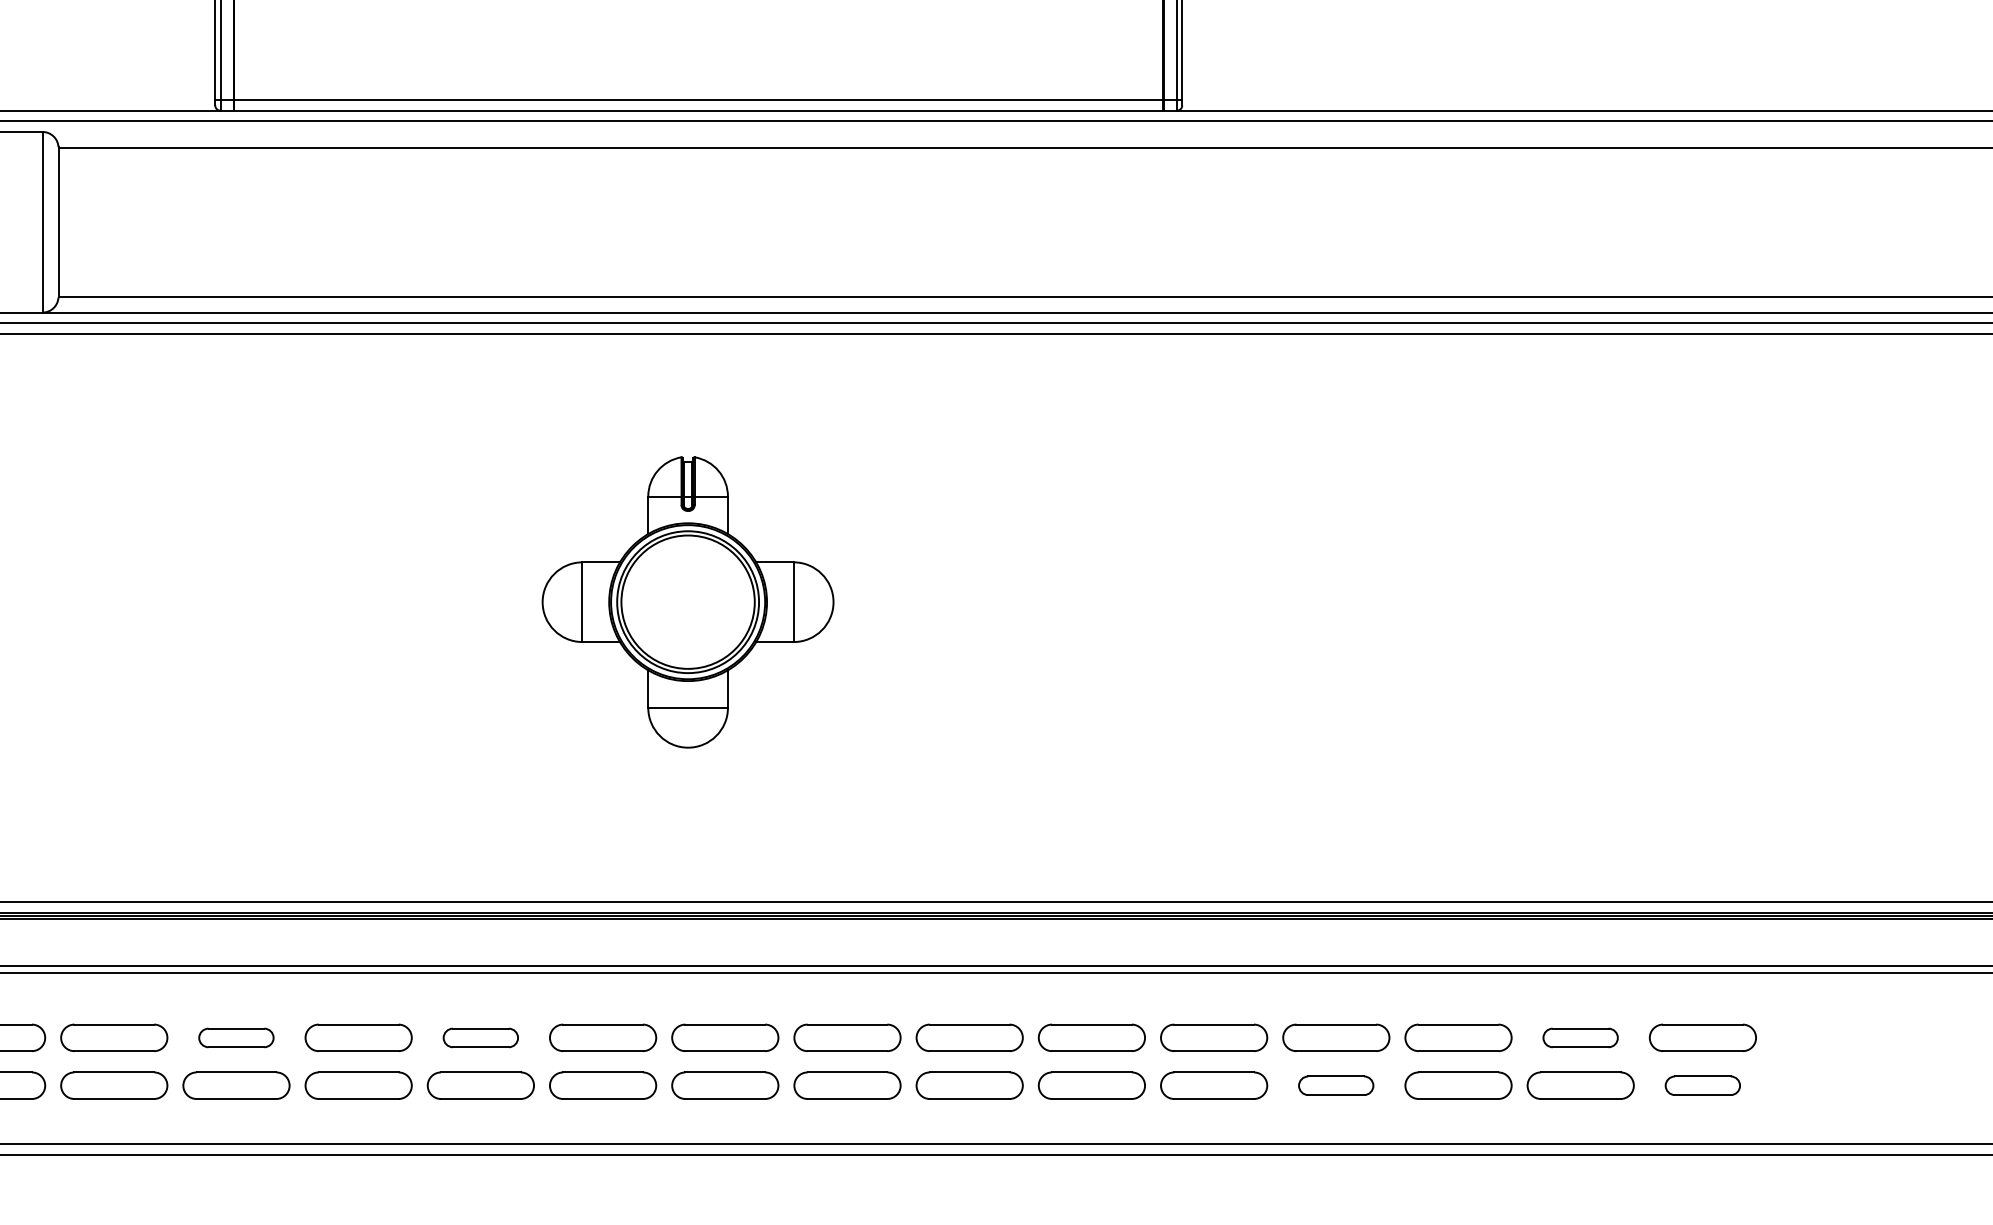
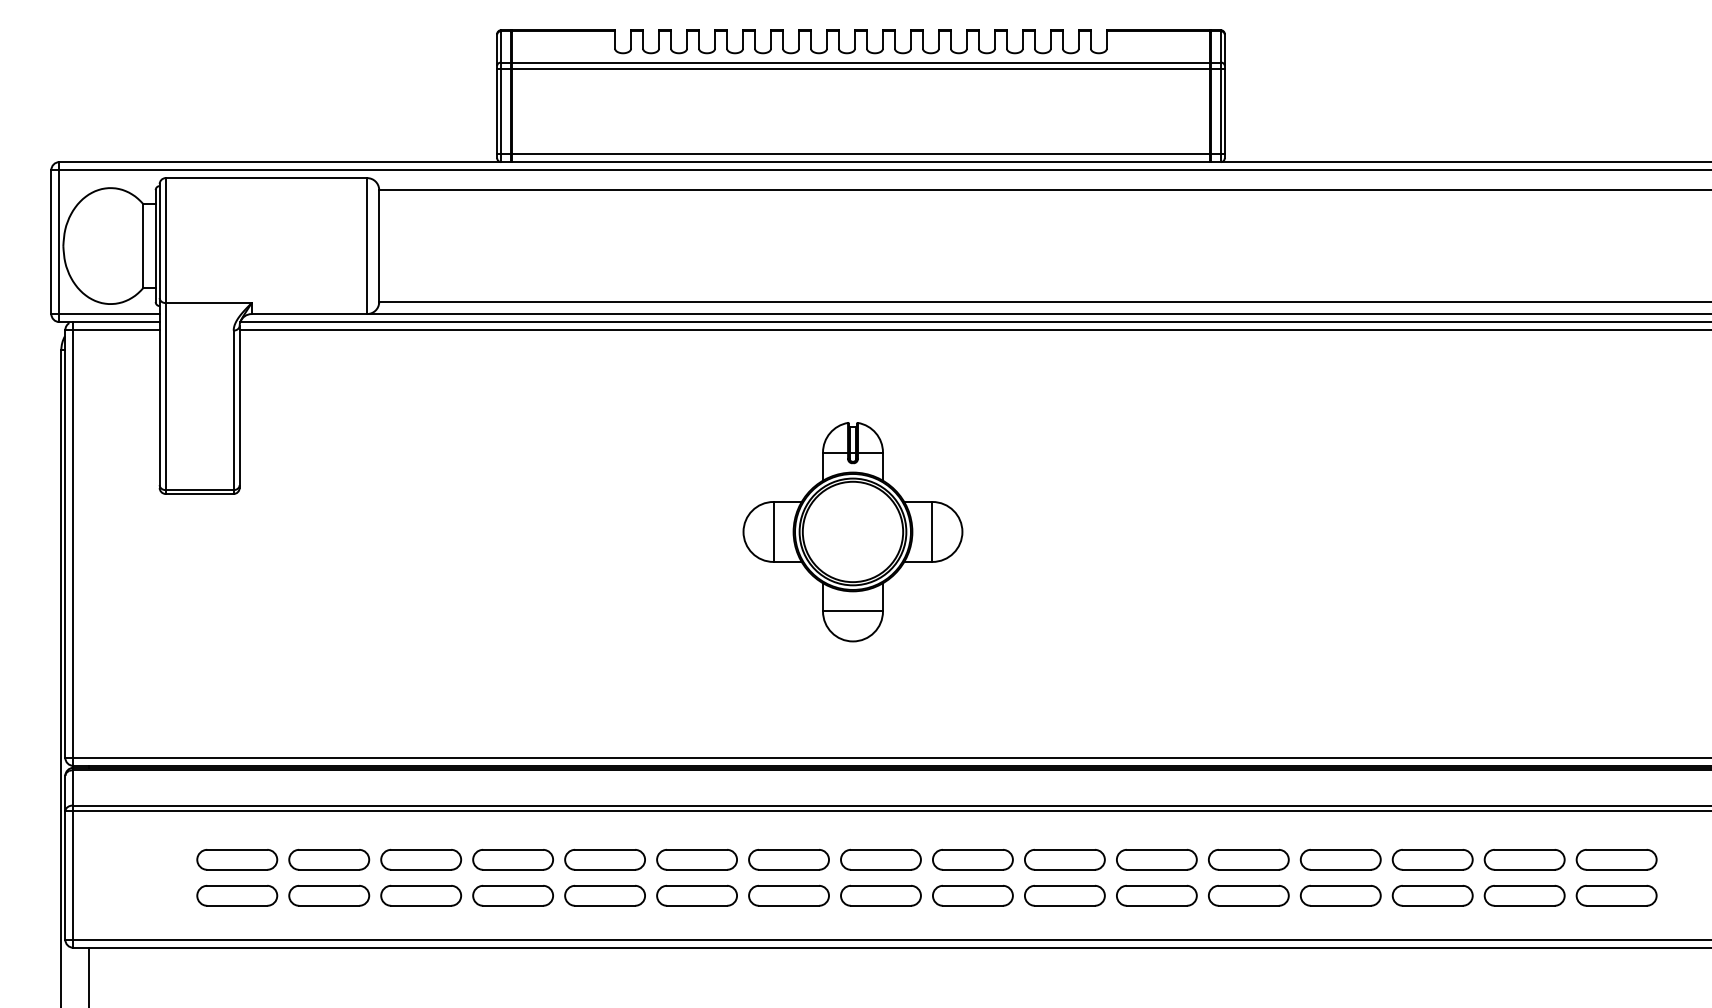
part: (235, 1037) -> (512, 859), size x1.43
part: (480, 1037) -> (696, 859), size x1.43
part: (1580, 1037) -> (1524, 859), size x1.43
part: (1335, 1085) -> (1340, 895), size x1.43
part: (1702, 1085) -> (1616, 895), size x1.43

